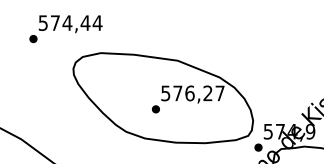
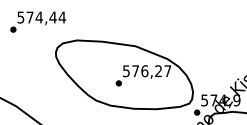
text: (66, 28) -> (38, 21), moved

